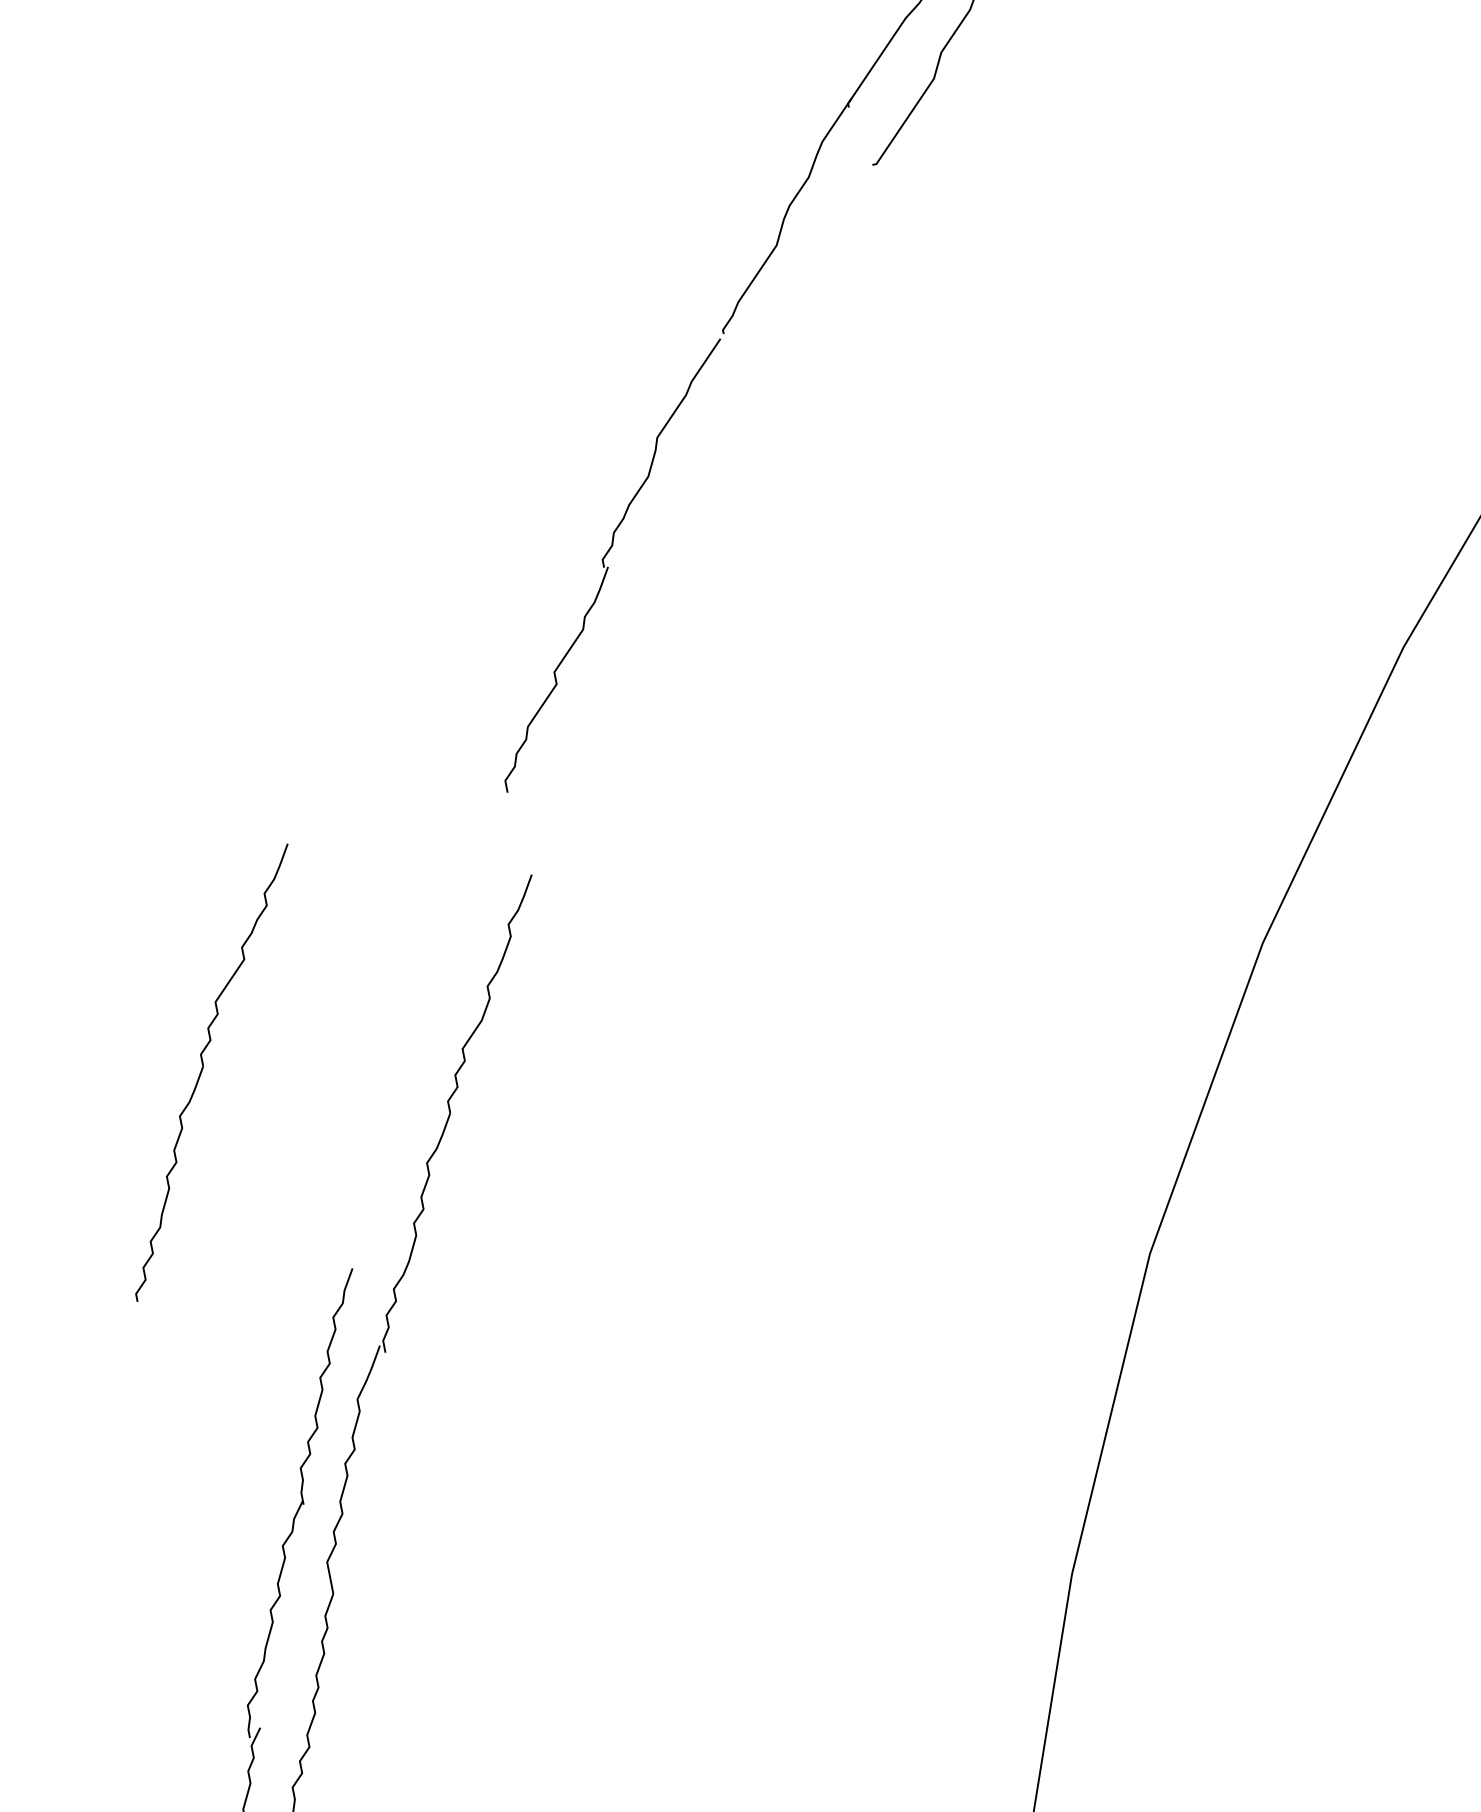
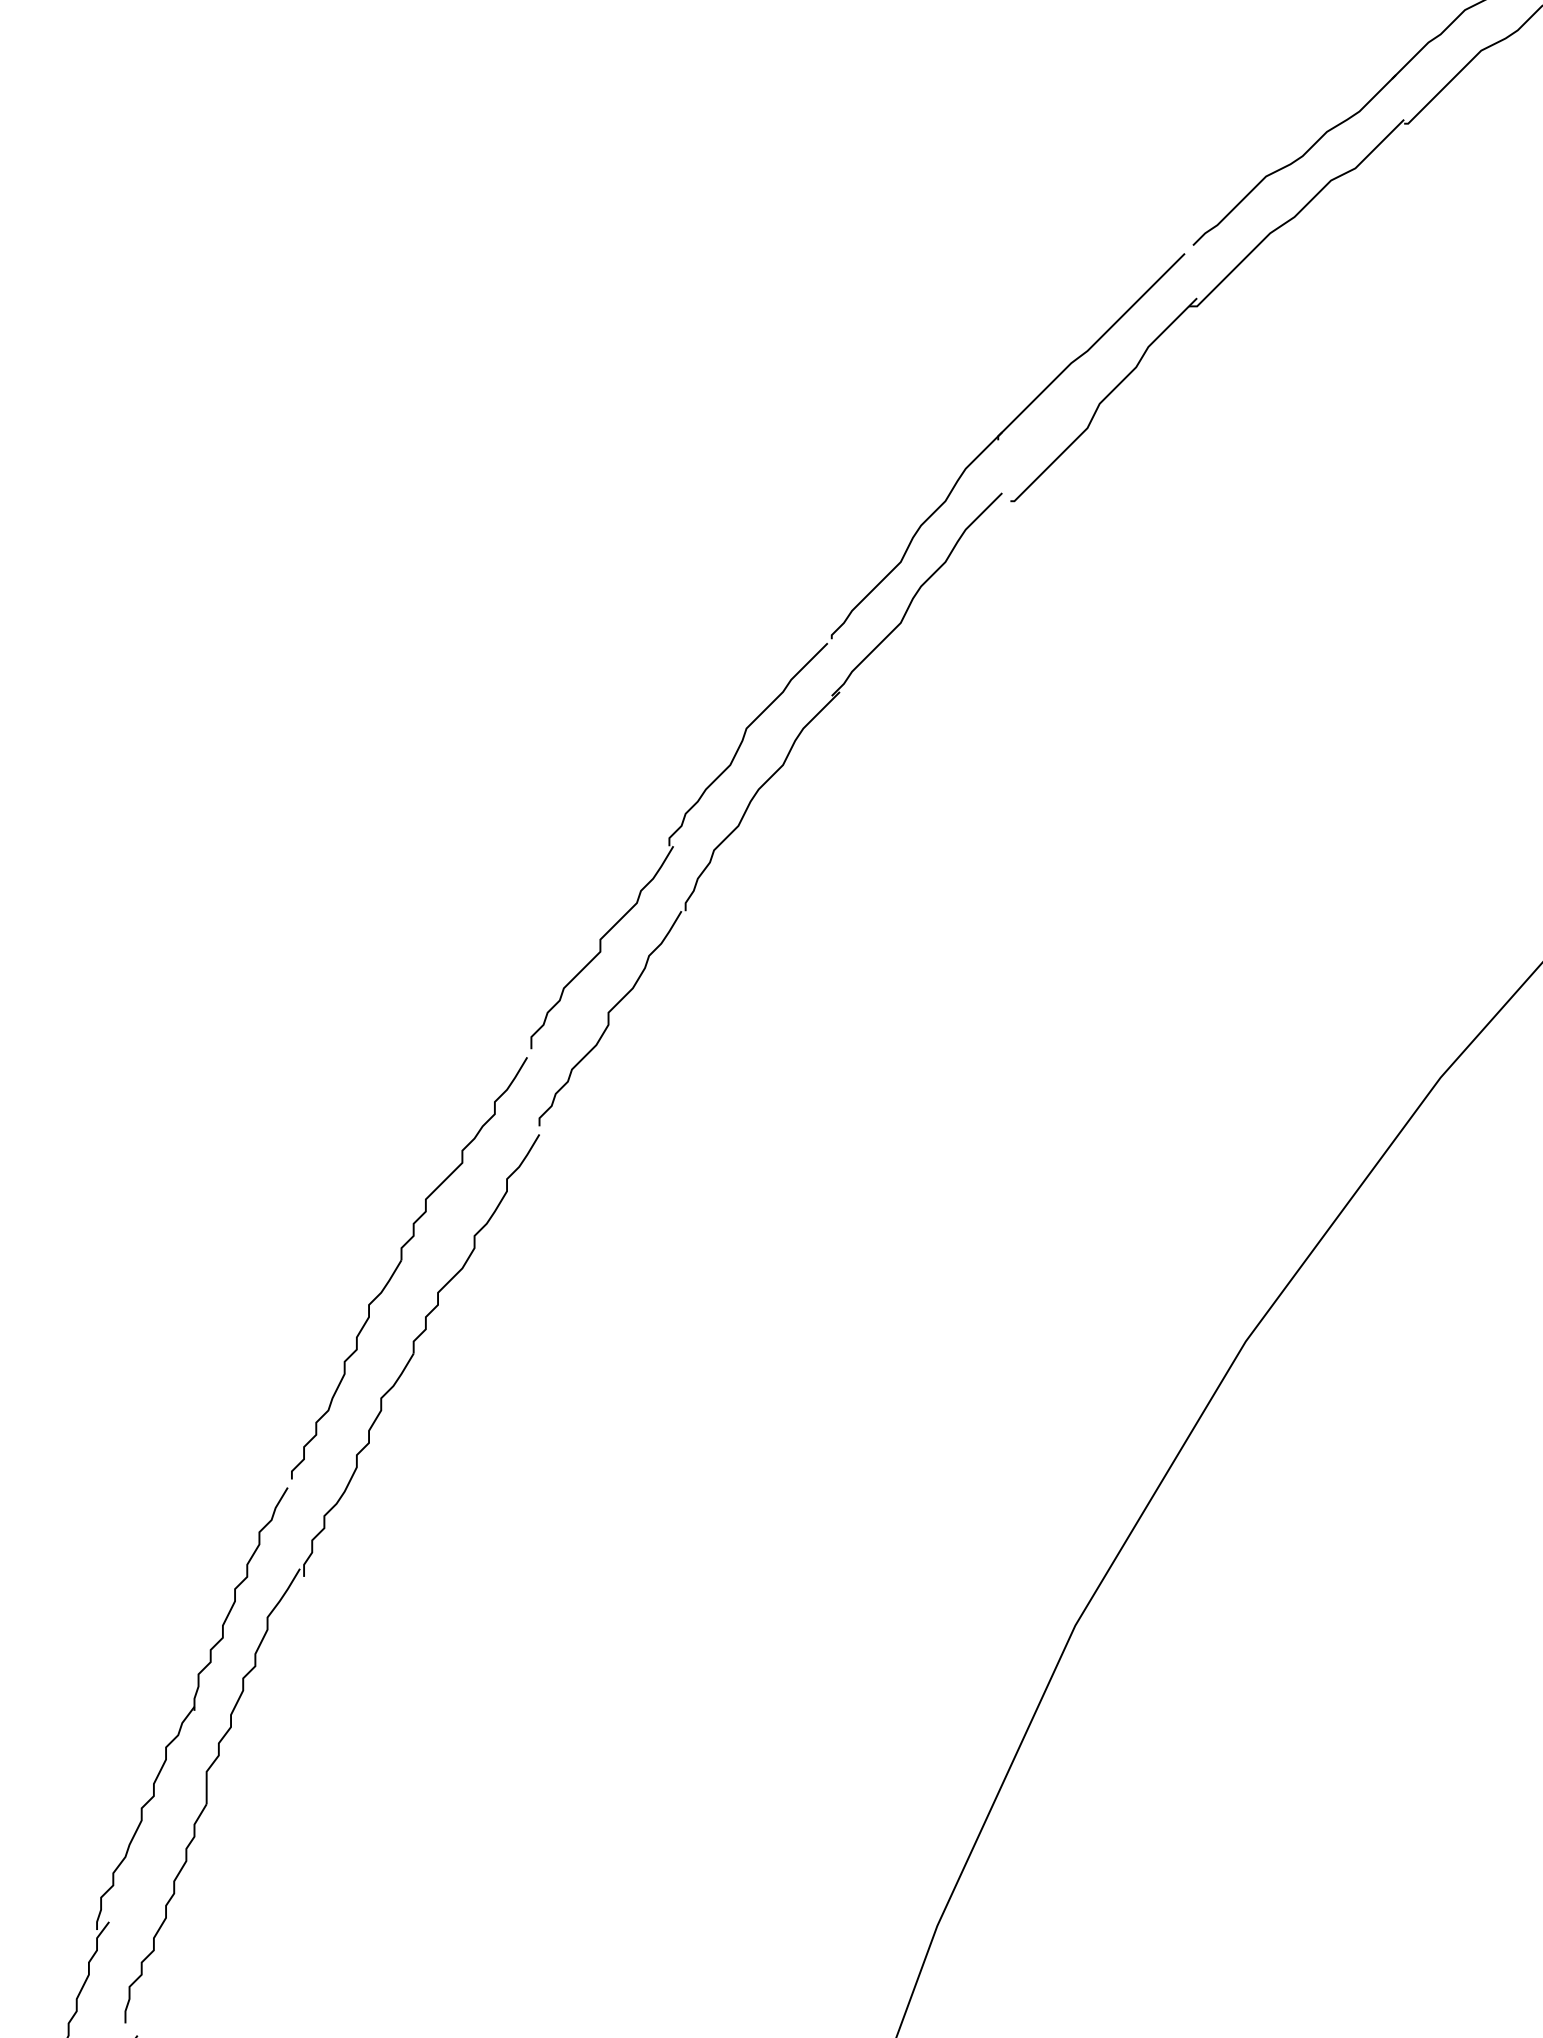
part: (677, 505) -> (753, 799), added
part: (203, 1070) -> (400, 1264), moved

